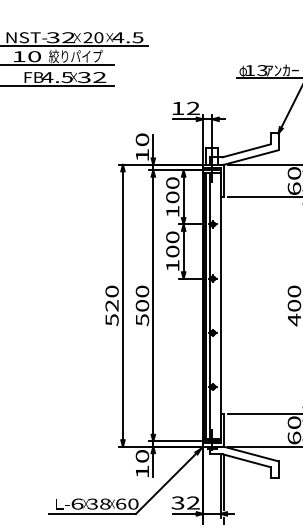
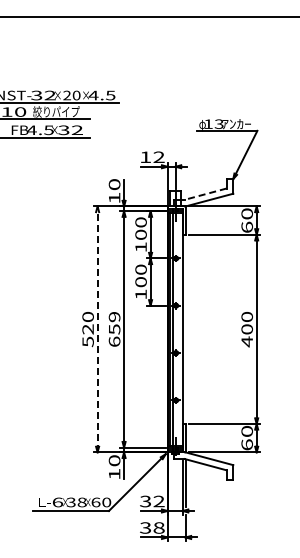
line: (246, 151) -> (205, 194), solid -> dashed
text: (142, 304) -> (114, 328), 500 -> 659
line: (122, 305) -> (97, 329), solid -> dashed

